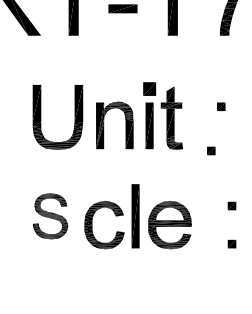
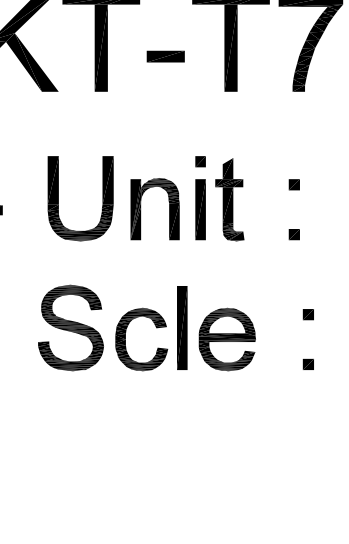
part: (149, 89) -> (200, 161), size x0.62
part: (210, 150) -> (293, 234), moved
part: (50, 215) -> (70, 327), size x1.43

